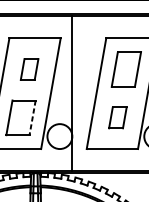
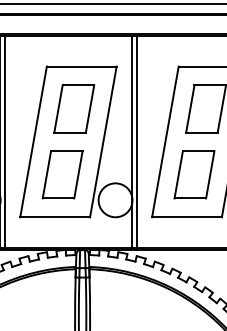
part: (29, 69) -> (74, 108), size x1.67
line: (76, 93) -> (137, 141), added
line: (32, 117) -> (78, 174), dashed -> solid
part: (117, 117) -> (194, 174), size x1.67

